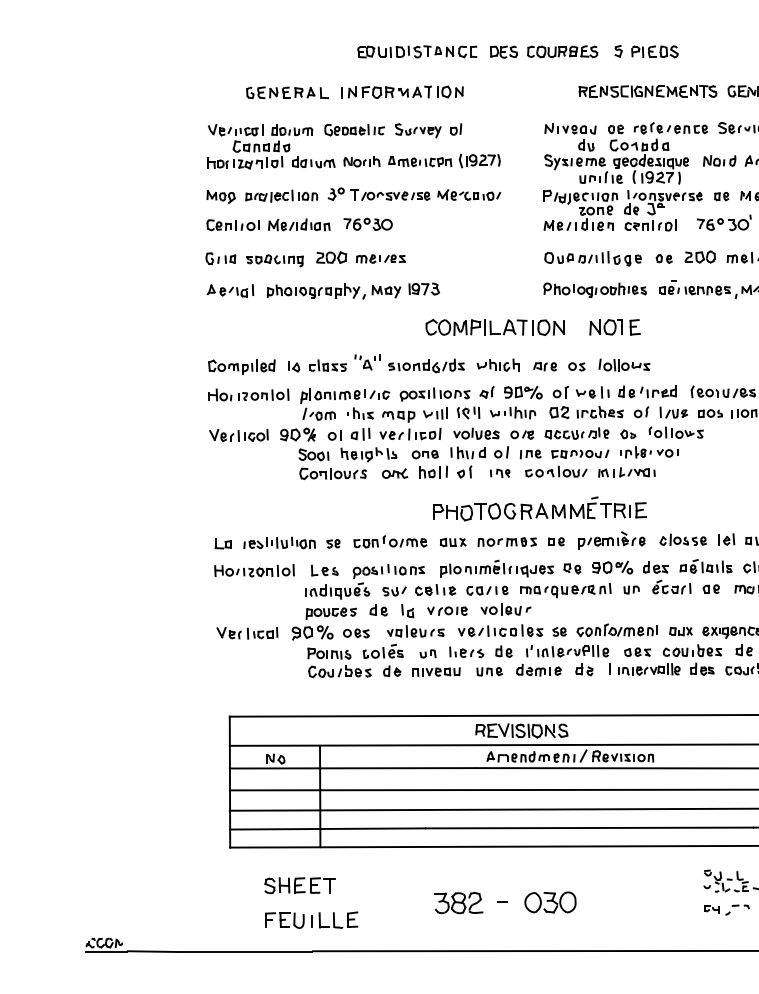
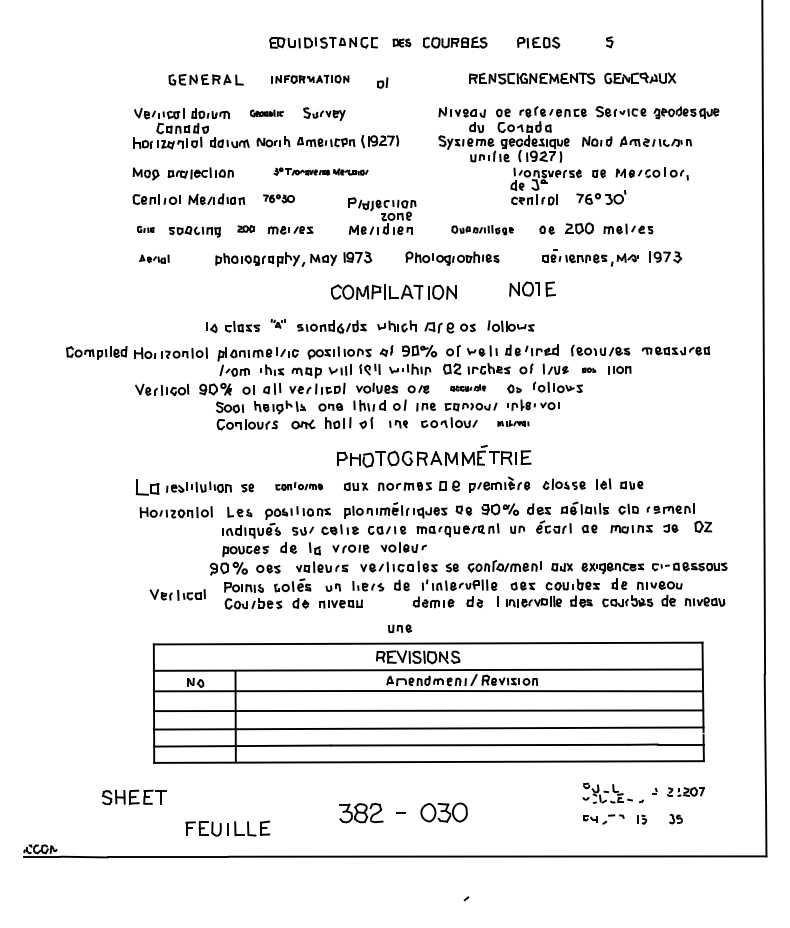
part: (503, 51) -> (401, 42), size x0.7
part: (618, 51) -> (609, 42), moved
part: (402, 92) -> (310, 79), size x0.7
part: (455, 128) -> (382, 82), moved
part: (354, 130) -> (266, 113), size x0.6
part: (413, 194) -> (320, 171), size x0.6
part: (580, 209) -> (382, 215), moved
part: (367, 223) -> (278, 198), size x0.7
part: (332, 257) -> (246, 228), size x0.6
part: (220, 258) -> (145, 229), size x0.6
part: (592, 259) -> (482, 230), size x0.7
part: (353, 290) -> (293, 258), moved
part: (595, 290) -> (452, 258), moved
part: (229, 291) -> (153, 259), size x0.7
part: (615, 326) -> (532, 288), moved
part: (366, 362) -> (277, 323), size x0.6
part: (241, 366) -> (96, 352), moved
part: (544, 366) -> (438, 327), size x1.4
part: (710, 414) -> (588, 370), size x0.6
part: (576, 432) -> (467, 387), size x0.6
part: (627, 472) -> (513, 423), size x0.6
part: (389, 542) -> (298, 486), size x0.7
part: (555, 542) -> (448, 486), size x1.4
part: (222, 543) -> (147, 487), size x1.6
part: (247, 632) -> (177, 594), moved
part: (490, 671) -> (400, 628), moved
part: (300, 885) -> (134, 797), moved

